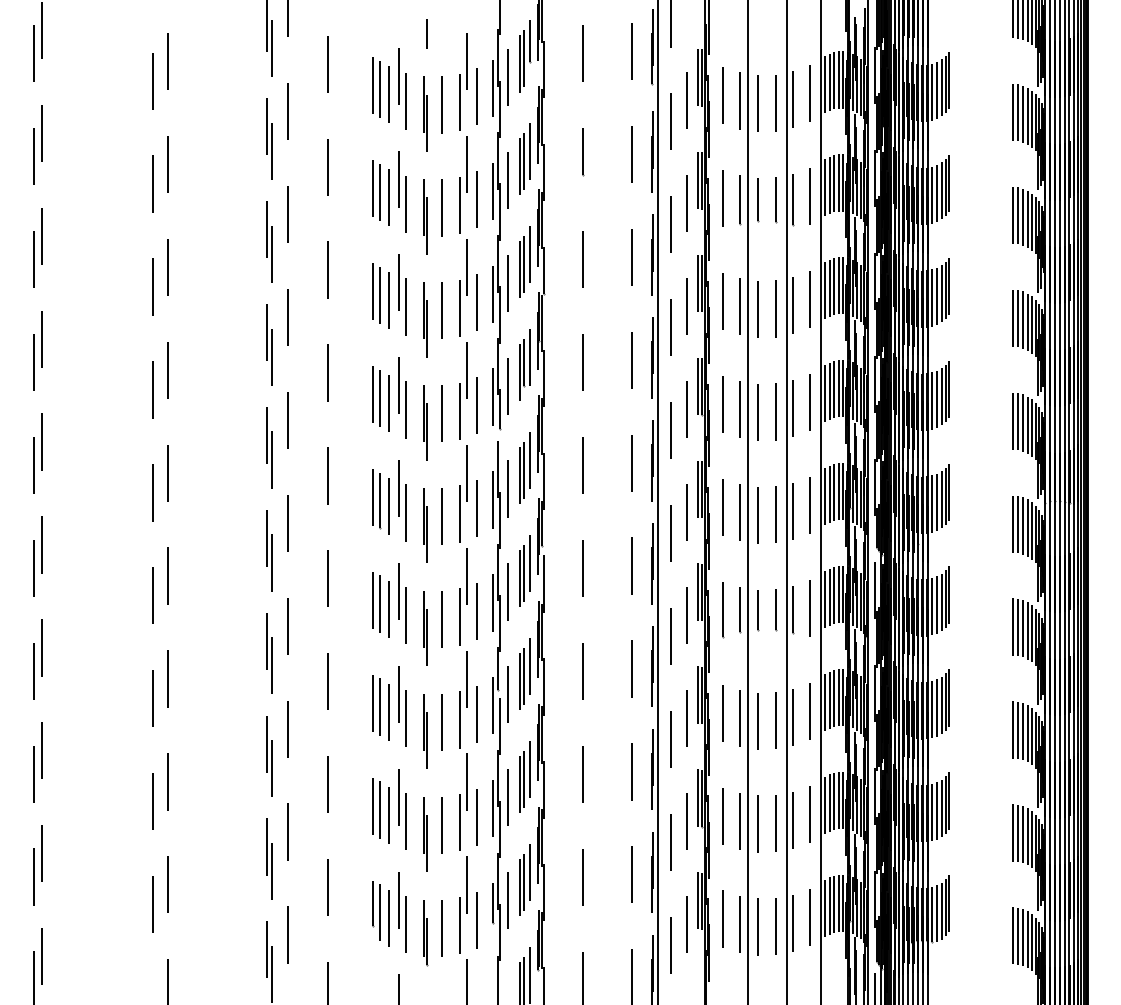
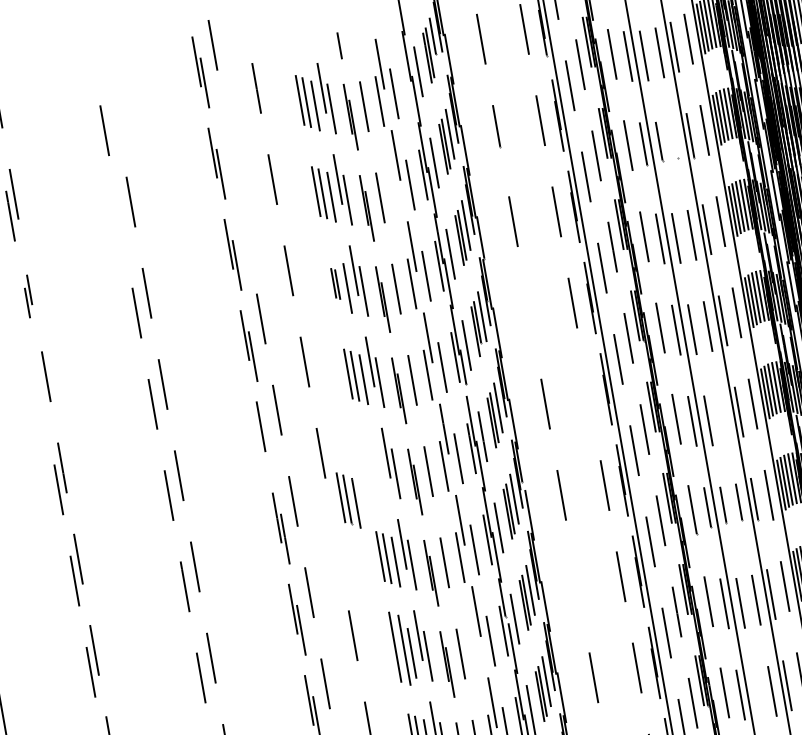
line: (168, 60) -> (115, 109), removed
line: (493, 87) -> (407, 83), removed
line: (288, 111) -> (229, 136), removed
line: (152, 183) -> (120, 221), removed
line: (775, 199) -> (674, 138), removed
line: (459, 204) -> (395, 192), removed
line: (287, 214) -> (244, 227), removed
part: (37, 247) -> (28, 296), size x0.6
part: (376, 293) -> (335, 283), size x0.6
line: (33, 362) -> (42, 398), removed
line: (582, 362) -> (529, 312), removed
line: (271, 459) -> (268, 447), removed
line: (632, 462) -> (589, 393), removed
part: (380, 501) -> (348, 500), moved
line: (775, 514) -> (723, 417), removed
line: (327, 578) -> (336, 544), removed
line: (582, 670) -> (577, 585), removed
part: (376, 705) -> (400, 649), size x1.4
line: (459, 719) -> (475, 648), removed
line: (757, 823) -> (756, 694), removed

